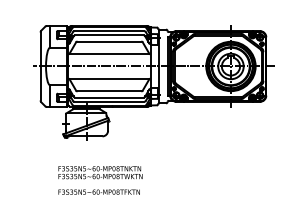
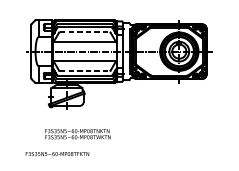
line: (109, 41) -> (84, 32), solid -> dashed
line: (109, 91) -> (84, 71), solid -> dashed
text: (98, 191) -> (56, 153), moved

